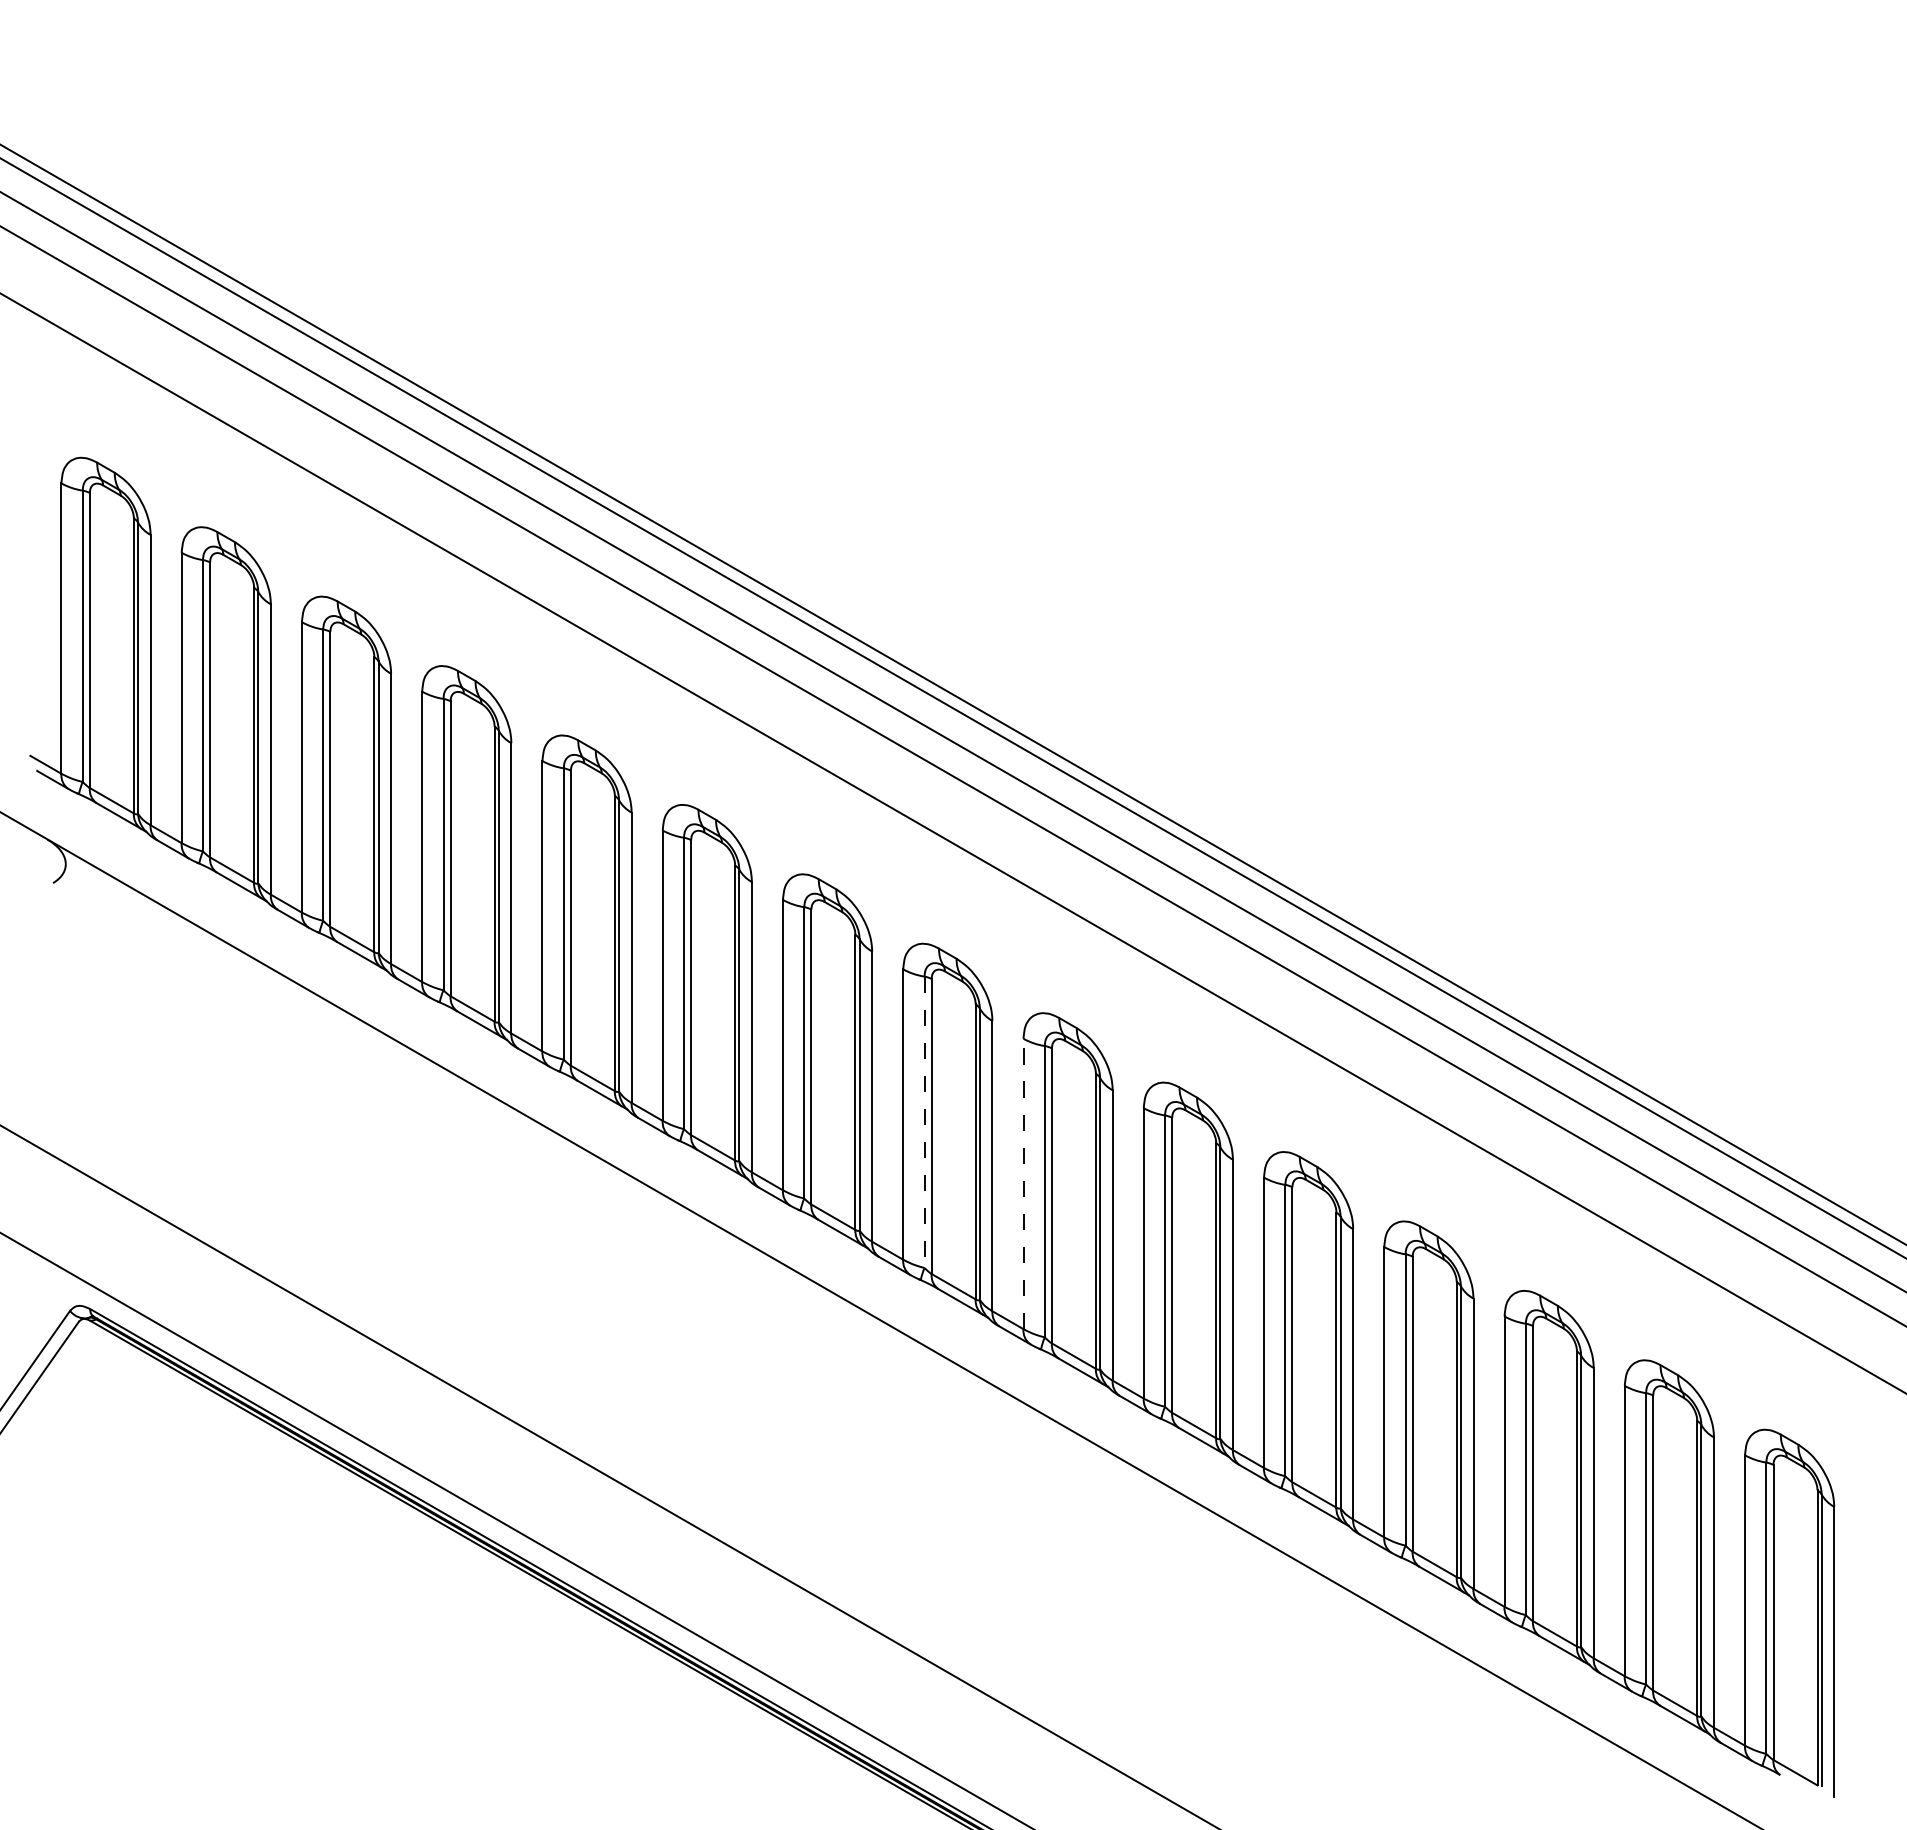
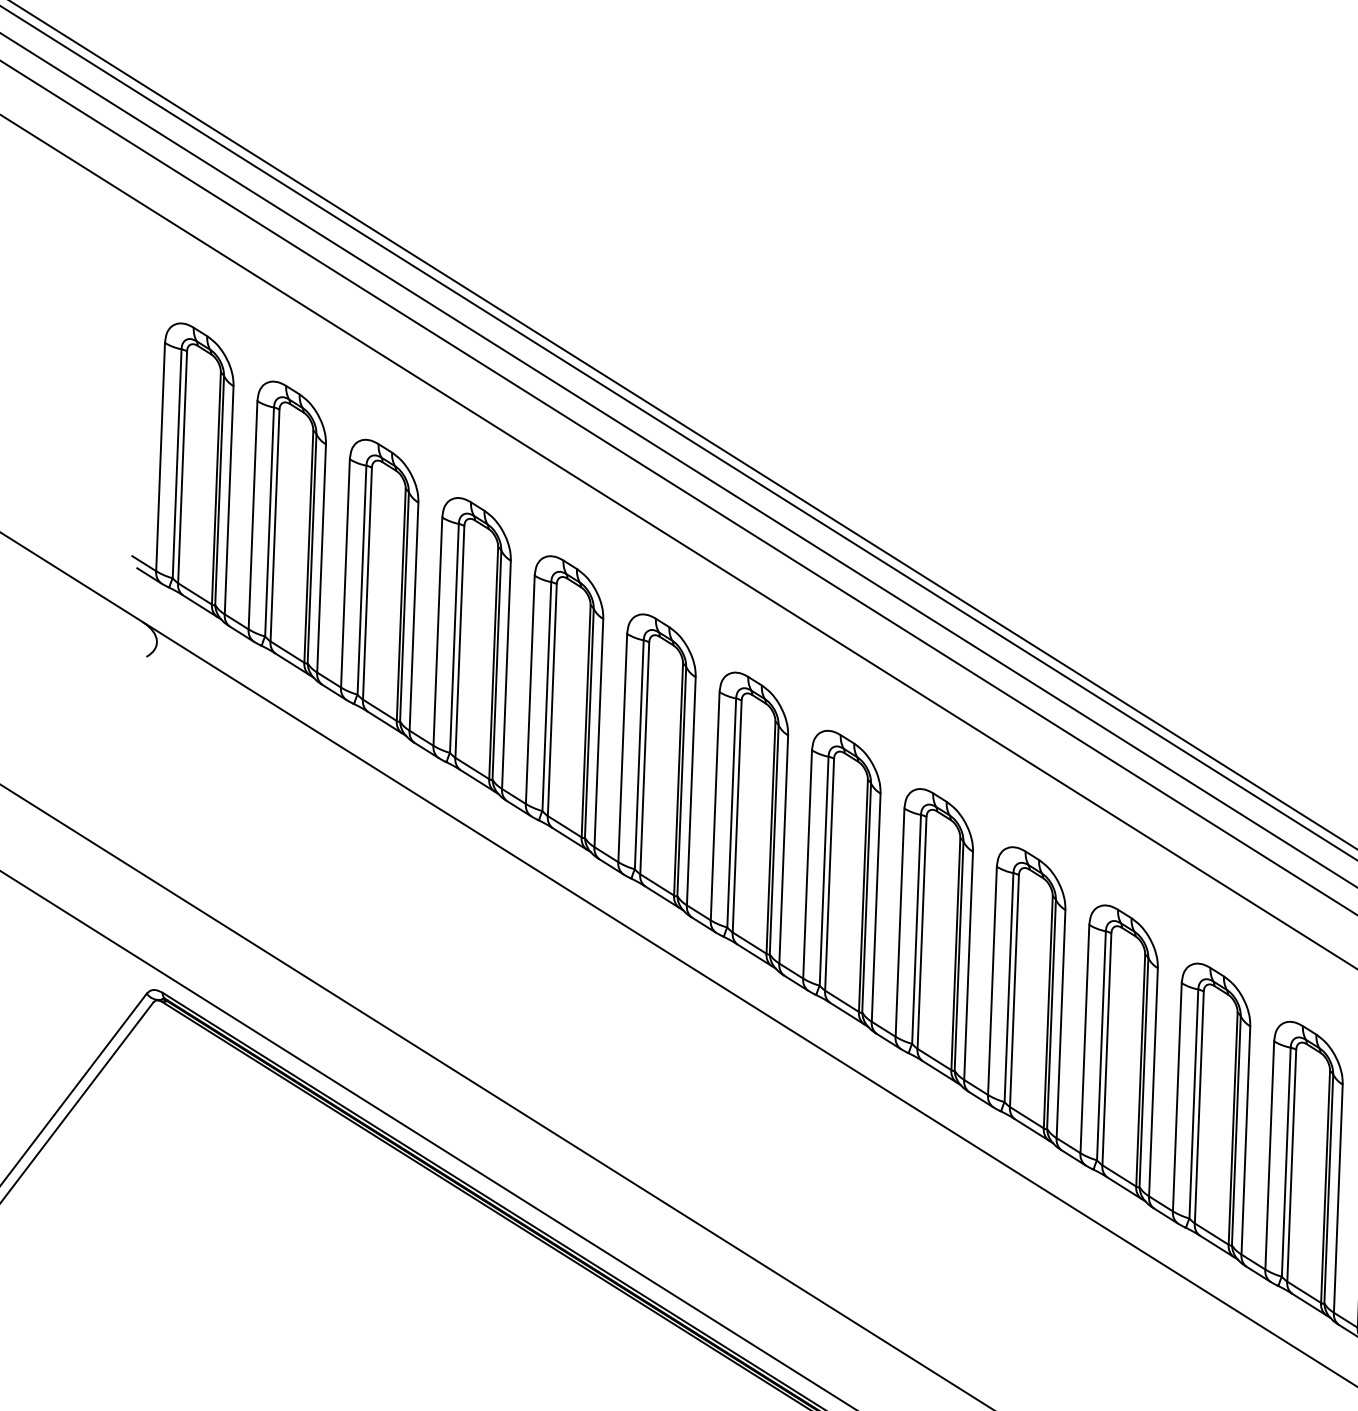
line: (924, 1122) -> (824, 871), dashed -> solid
line: (1023, 1183) -> (900, 922), dashed -> solid

